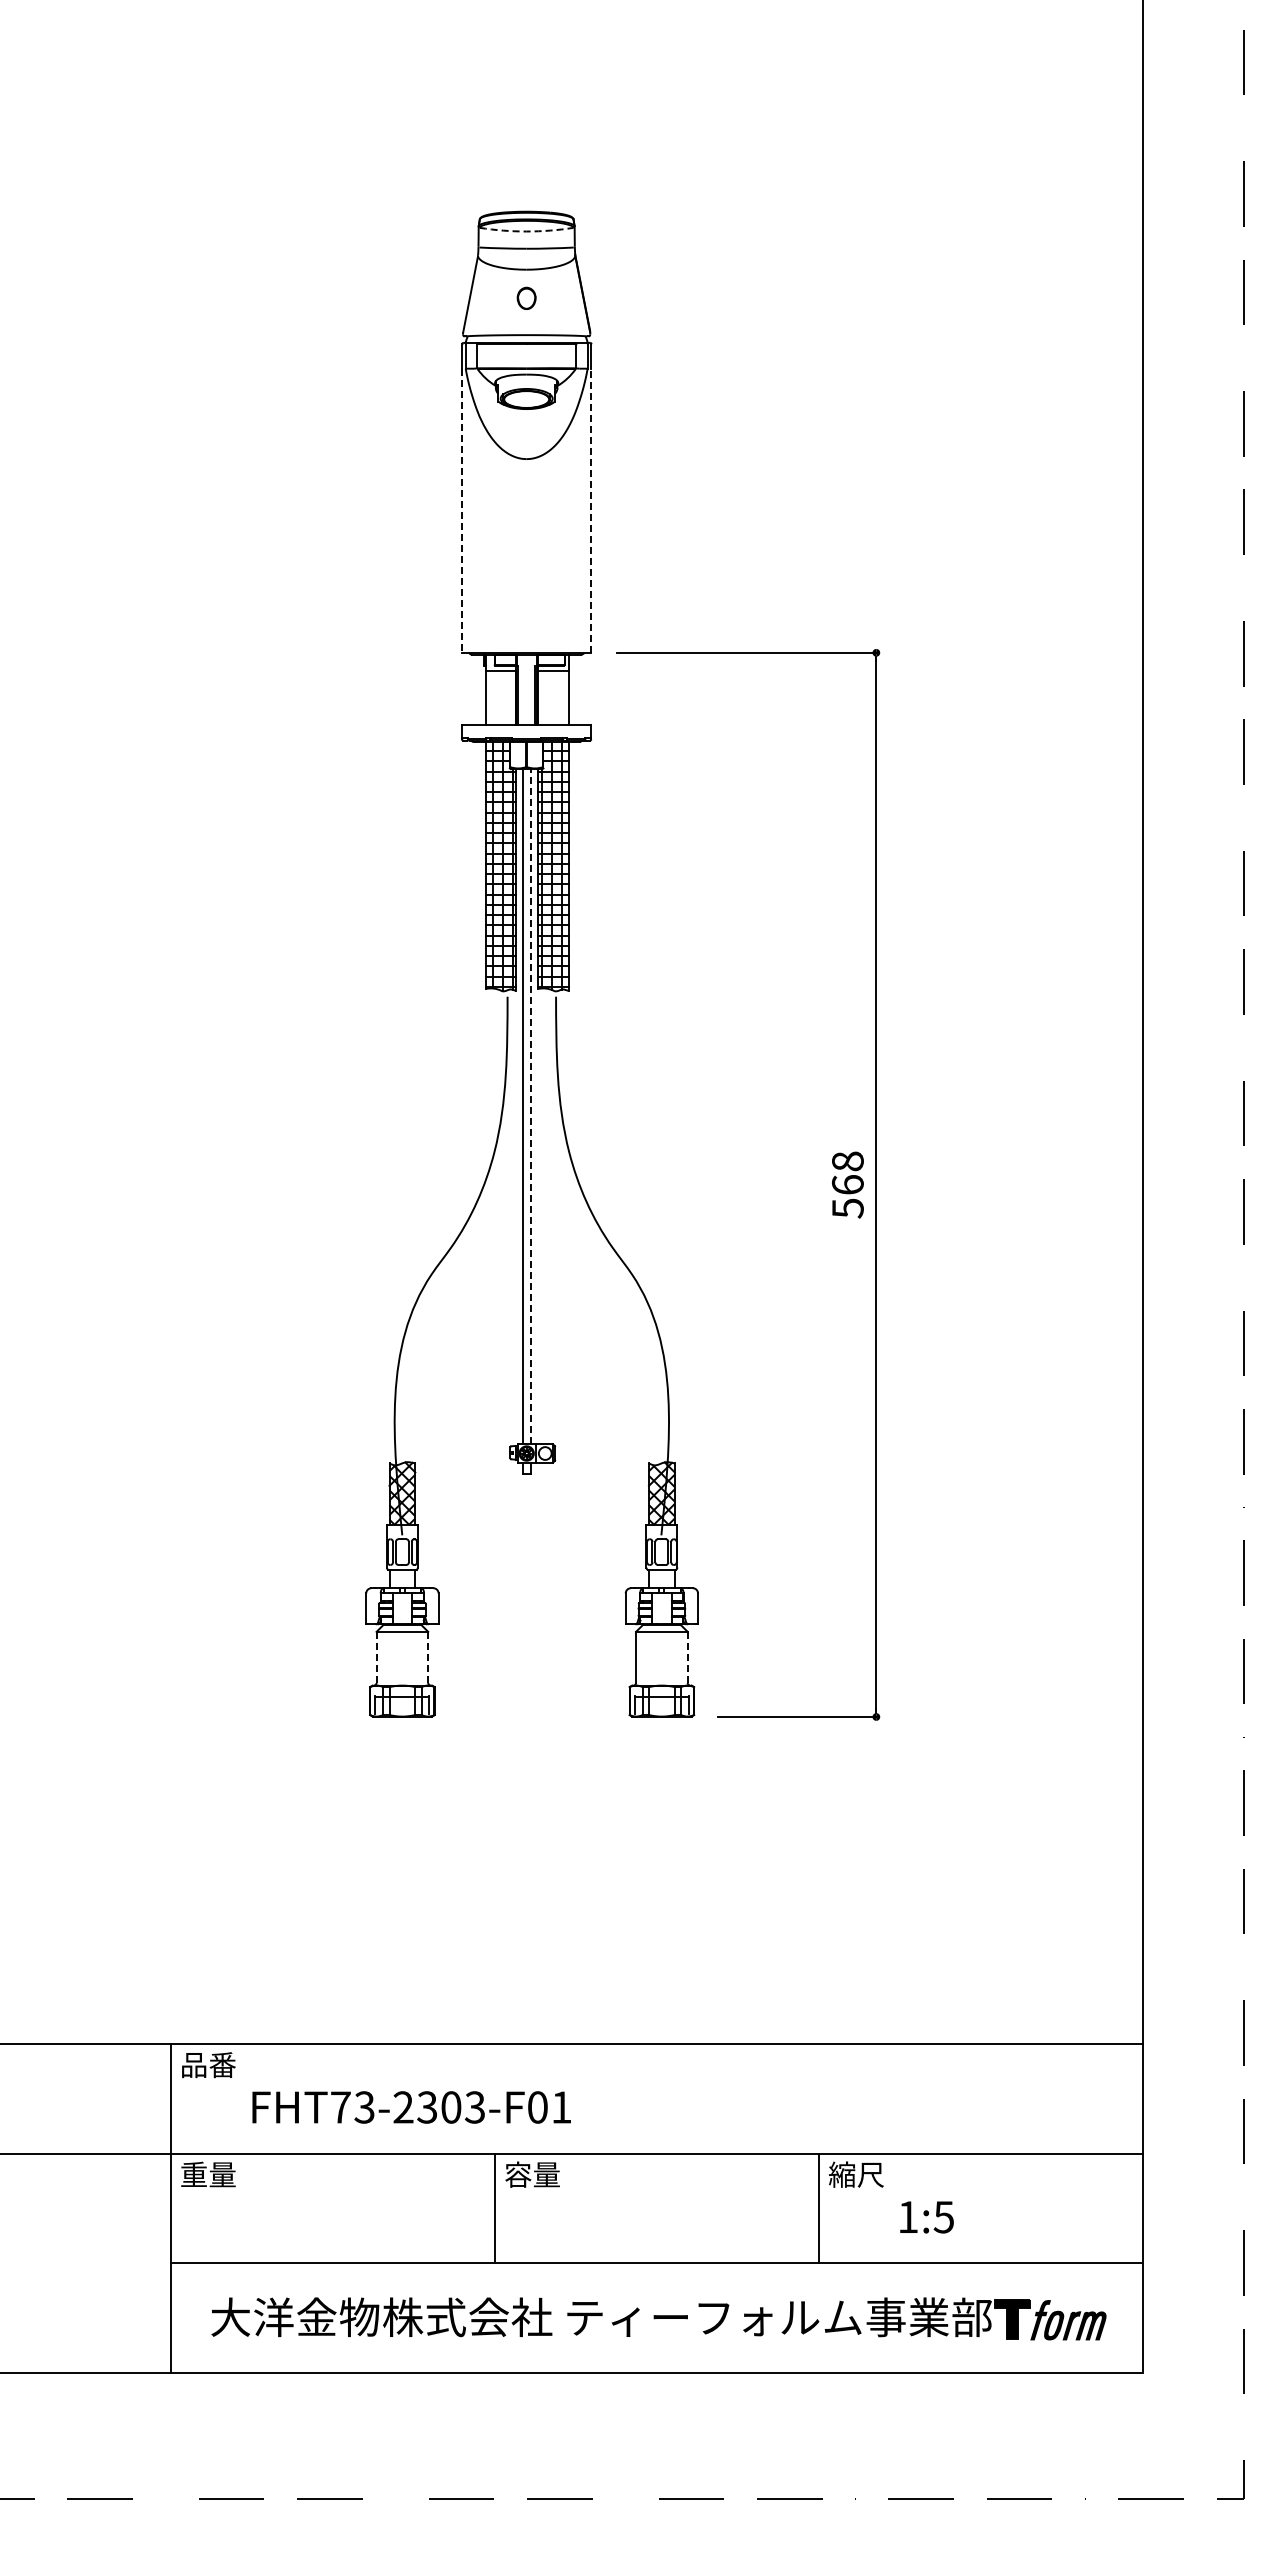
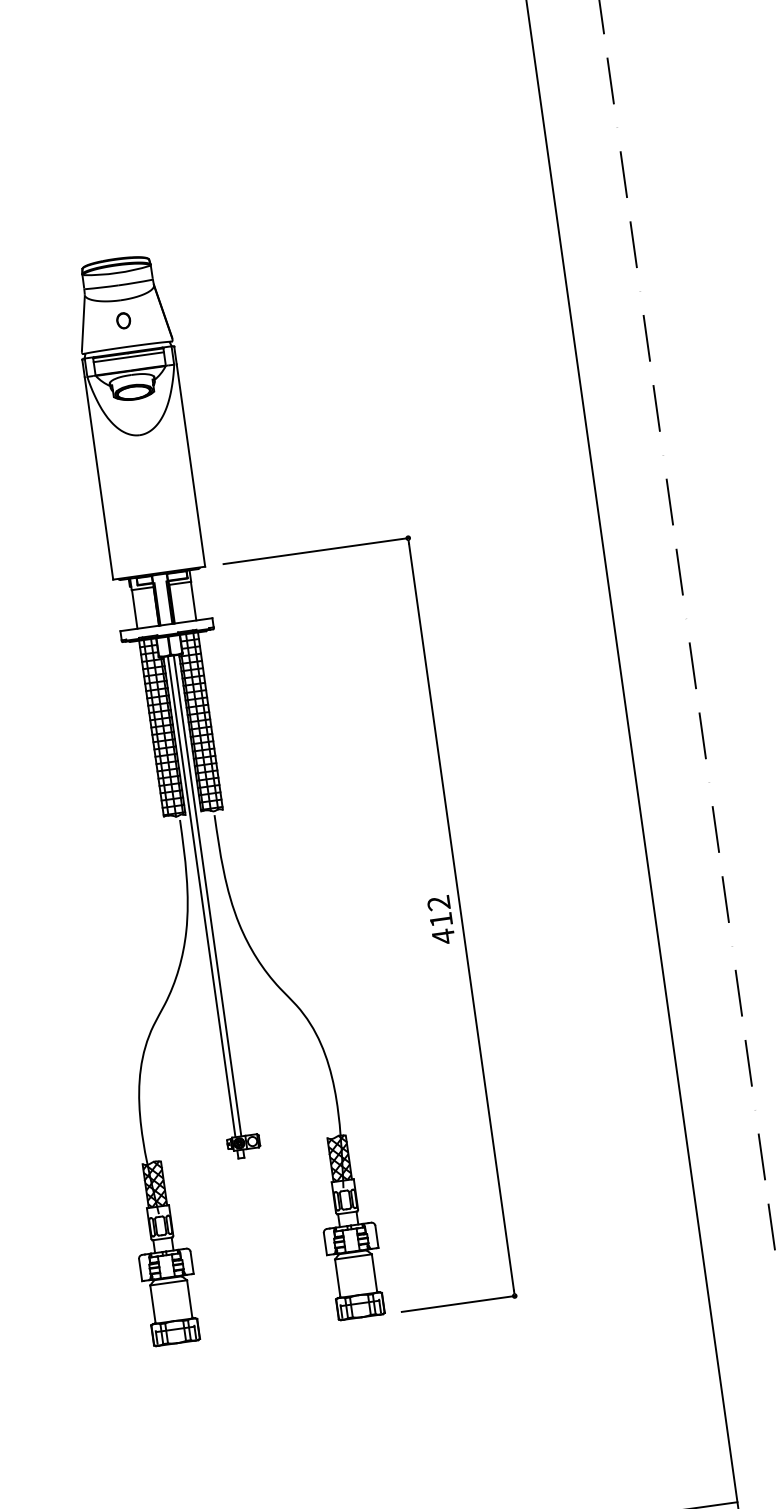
arc: (526, 231) -> (116, 273), dashed -> solid
line: (526, 349) -> (128, 357), added
line: (591, 510) -> (191, 465), dashed -> solid
line: (462, 511) -> (99, 478), dashed -> solid
line: (530, 1106) -> (207, 895), dashed -> solid
text: (847, 1185) -> (441, 920), 568 -> 412
line: (376, 1657) -> (152, 1303), dashed -> solid
line: (428, 1657) -> (189, 1298), dashed -> solid
line: (687, 1657) -> (374, 1272), dashed -> solid

